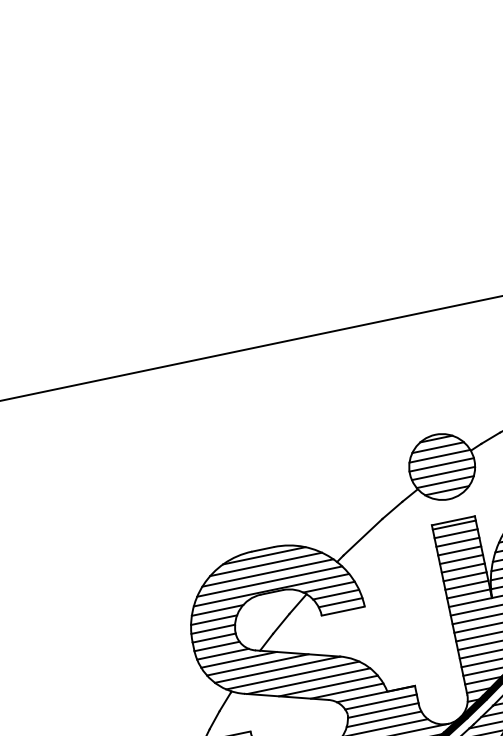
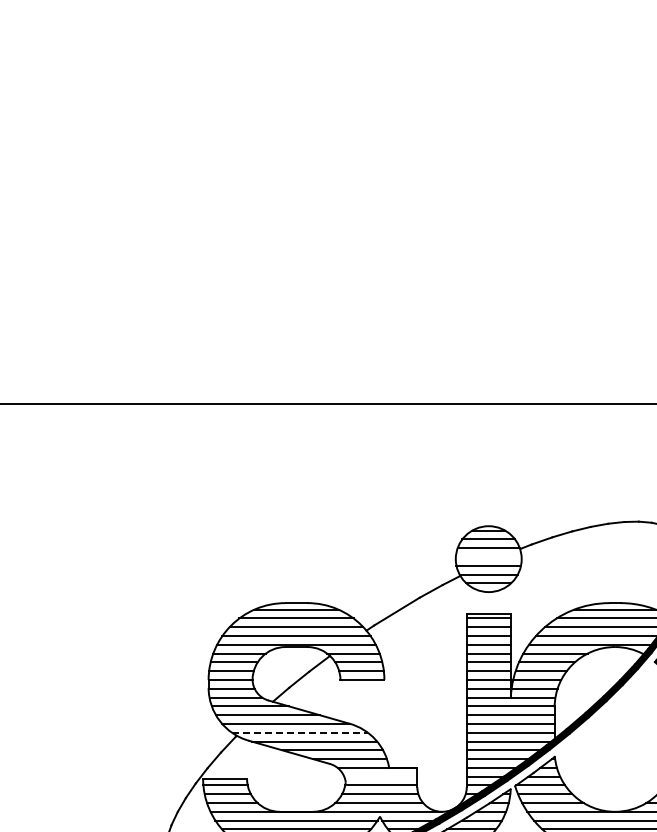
line: (441, 464) -> (488, 556), removed
line: (292, 675) -> (299, 732), solid -> dashed
line: (380, 701) -> (380, 776), removed

